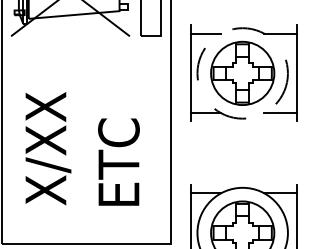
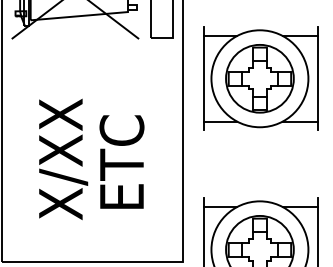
circle: (242, 73) -> (259, 78), dashed -> solid
text: (48, 148) -> (63, 159), moved
text: (118, 161) -> (121, 161), moved

